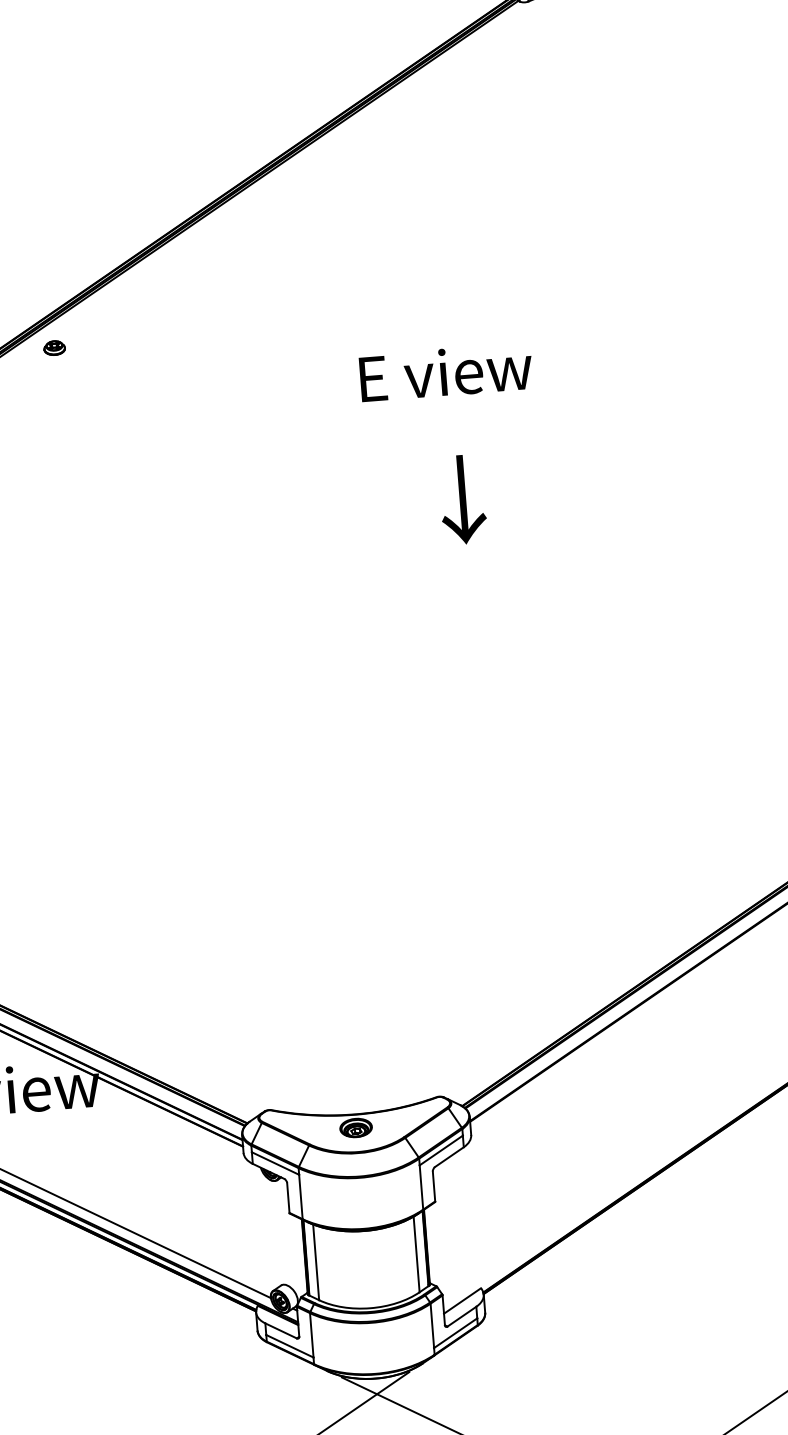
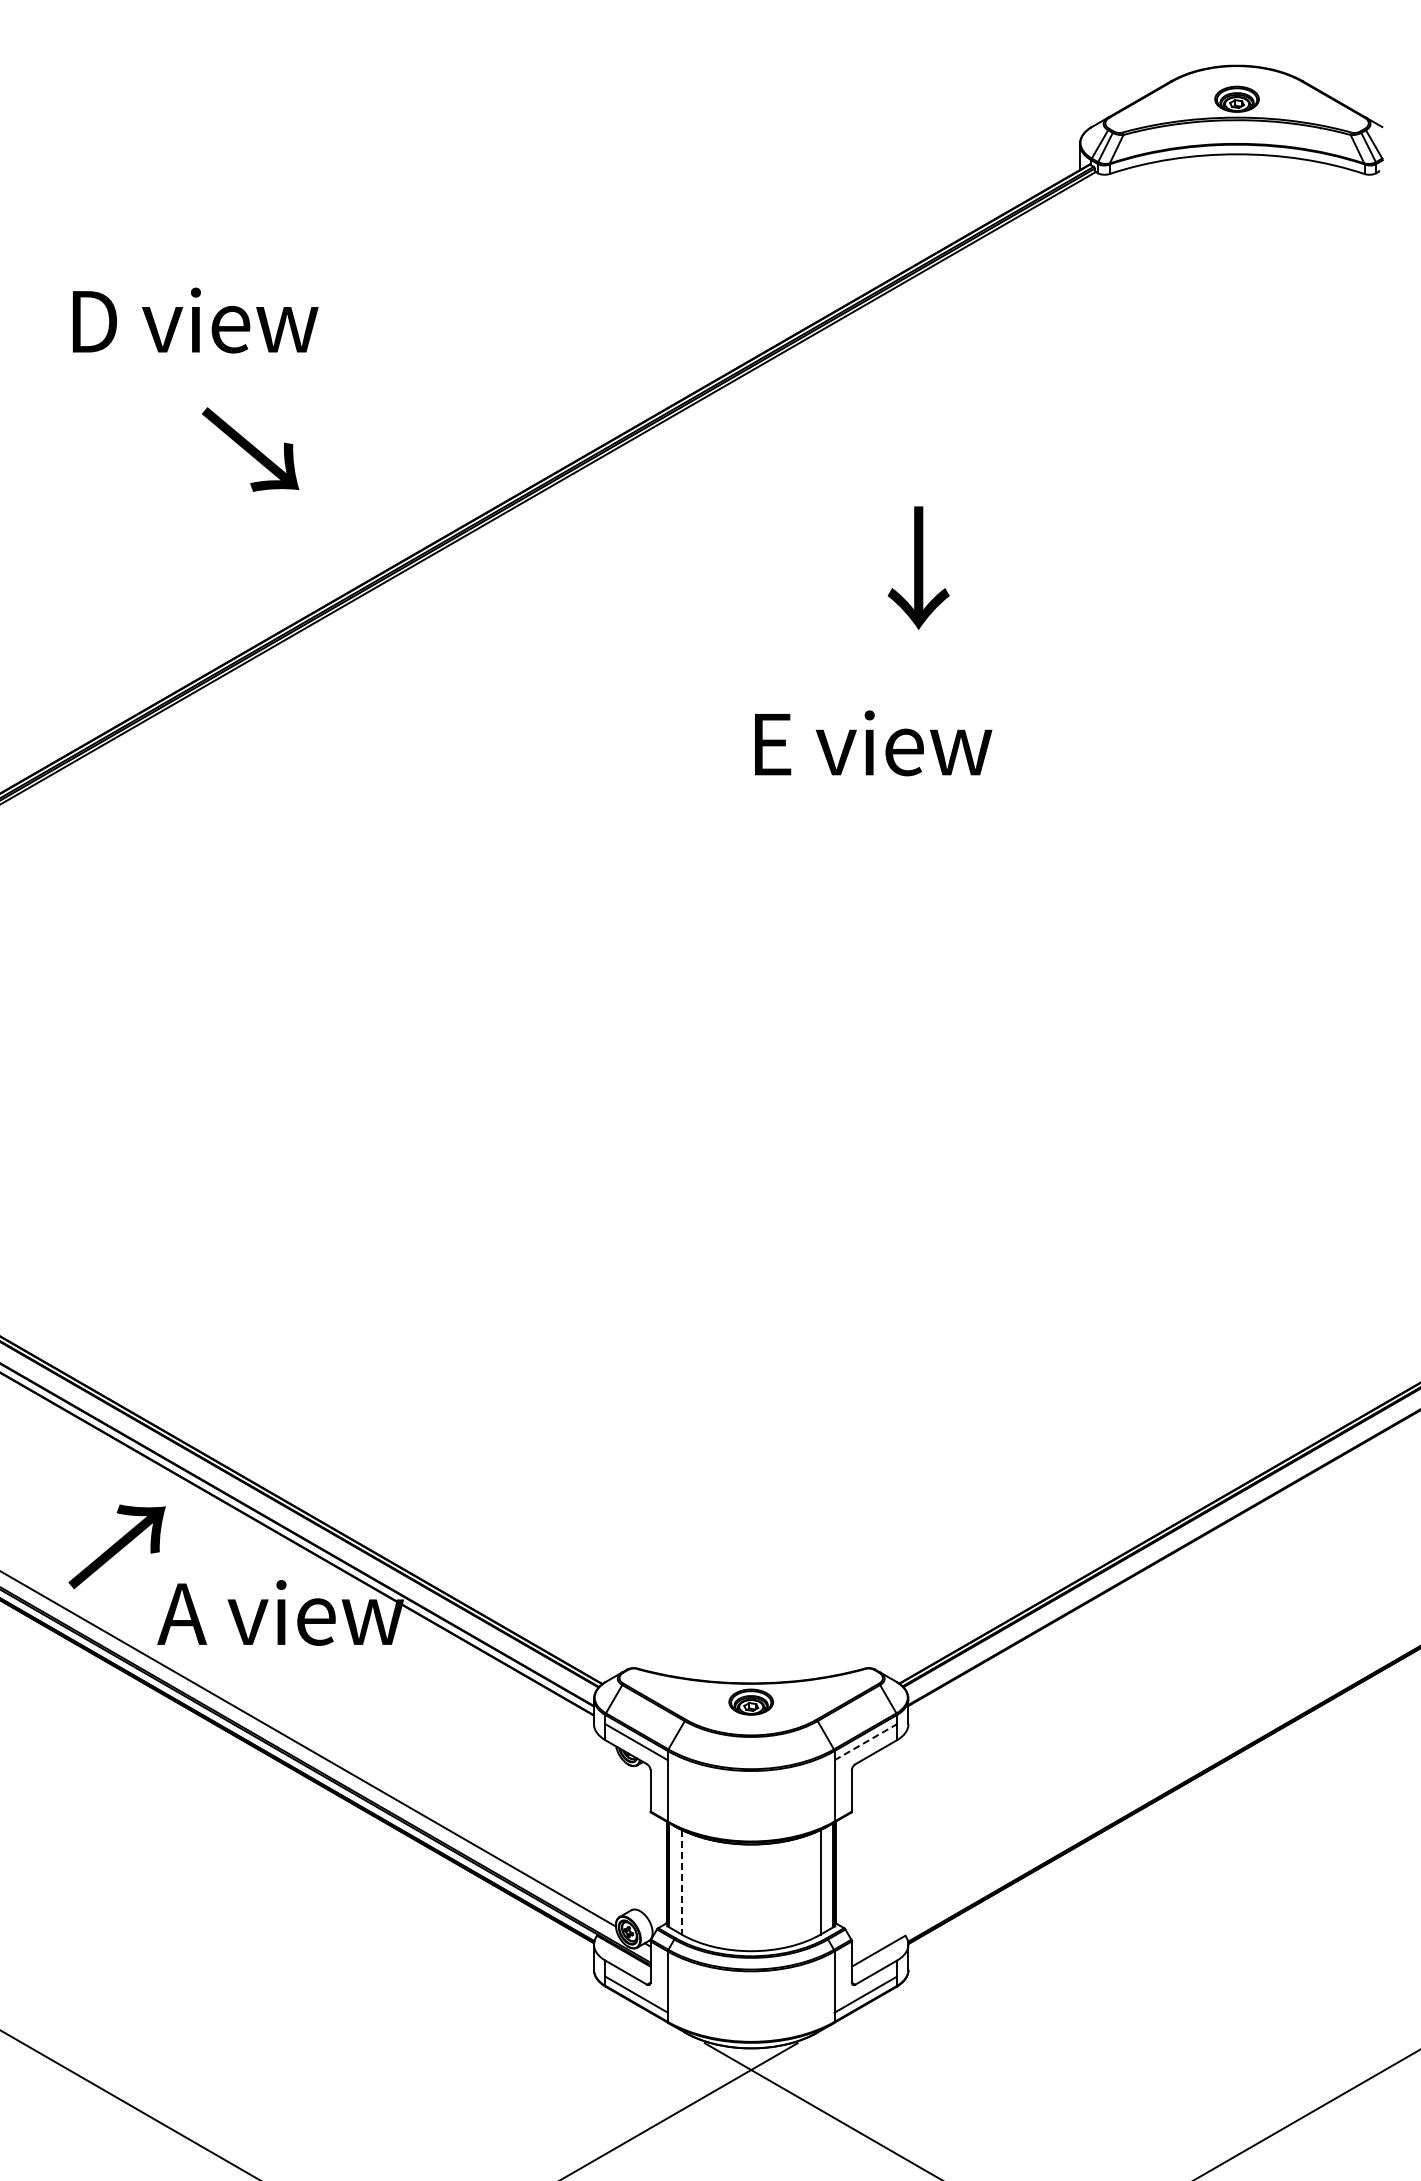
part: (54, 347) -> (421, 598), removed
text: (446, 372) -> (873, 743), moved
text: (462, 499) -> (918, 567), moved
line: (441, 1150) -> (866, 1742), solid -> dashed
line: (315, 1262) -> (681, 1882), solid -> dashed

